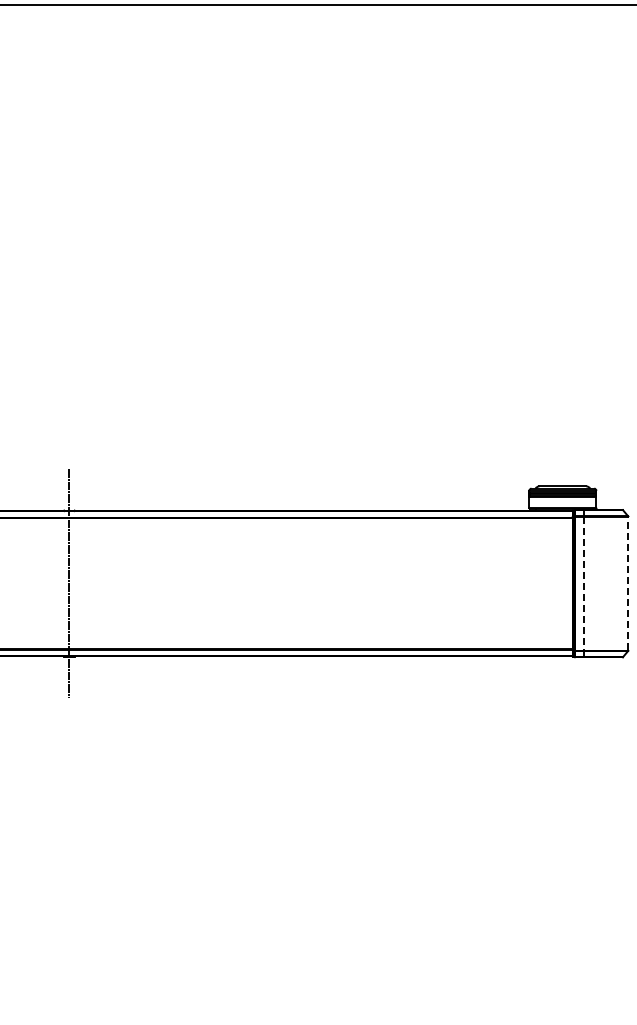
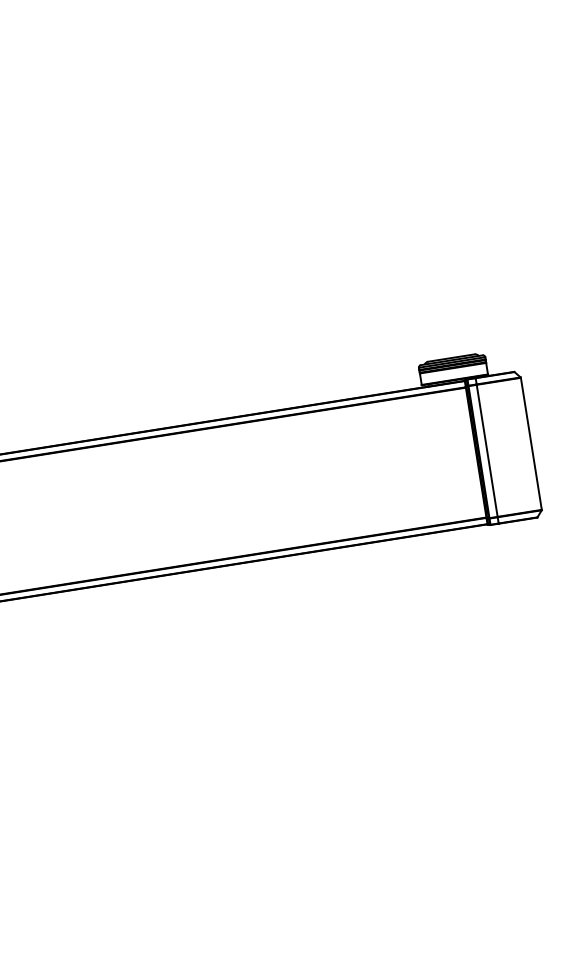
line: (583, 583) -> (486, 450), dashed -> solid
line: (628, 583) -> (531, 443), dashed -> solid

